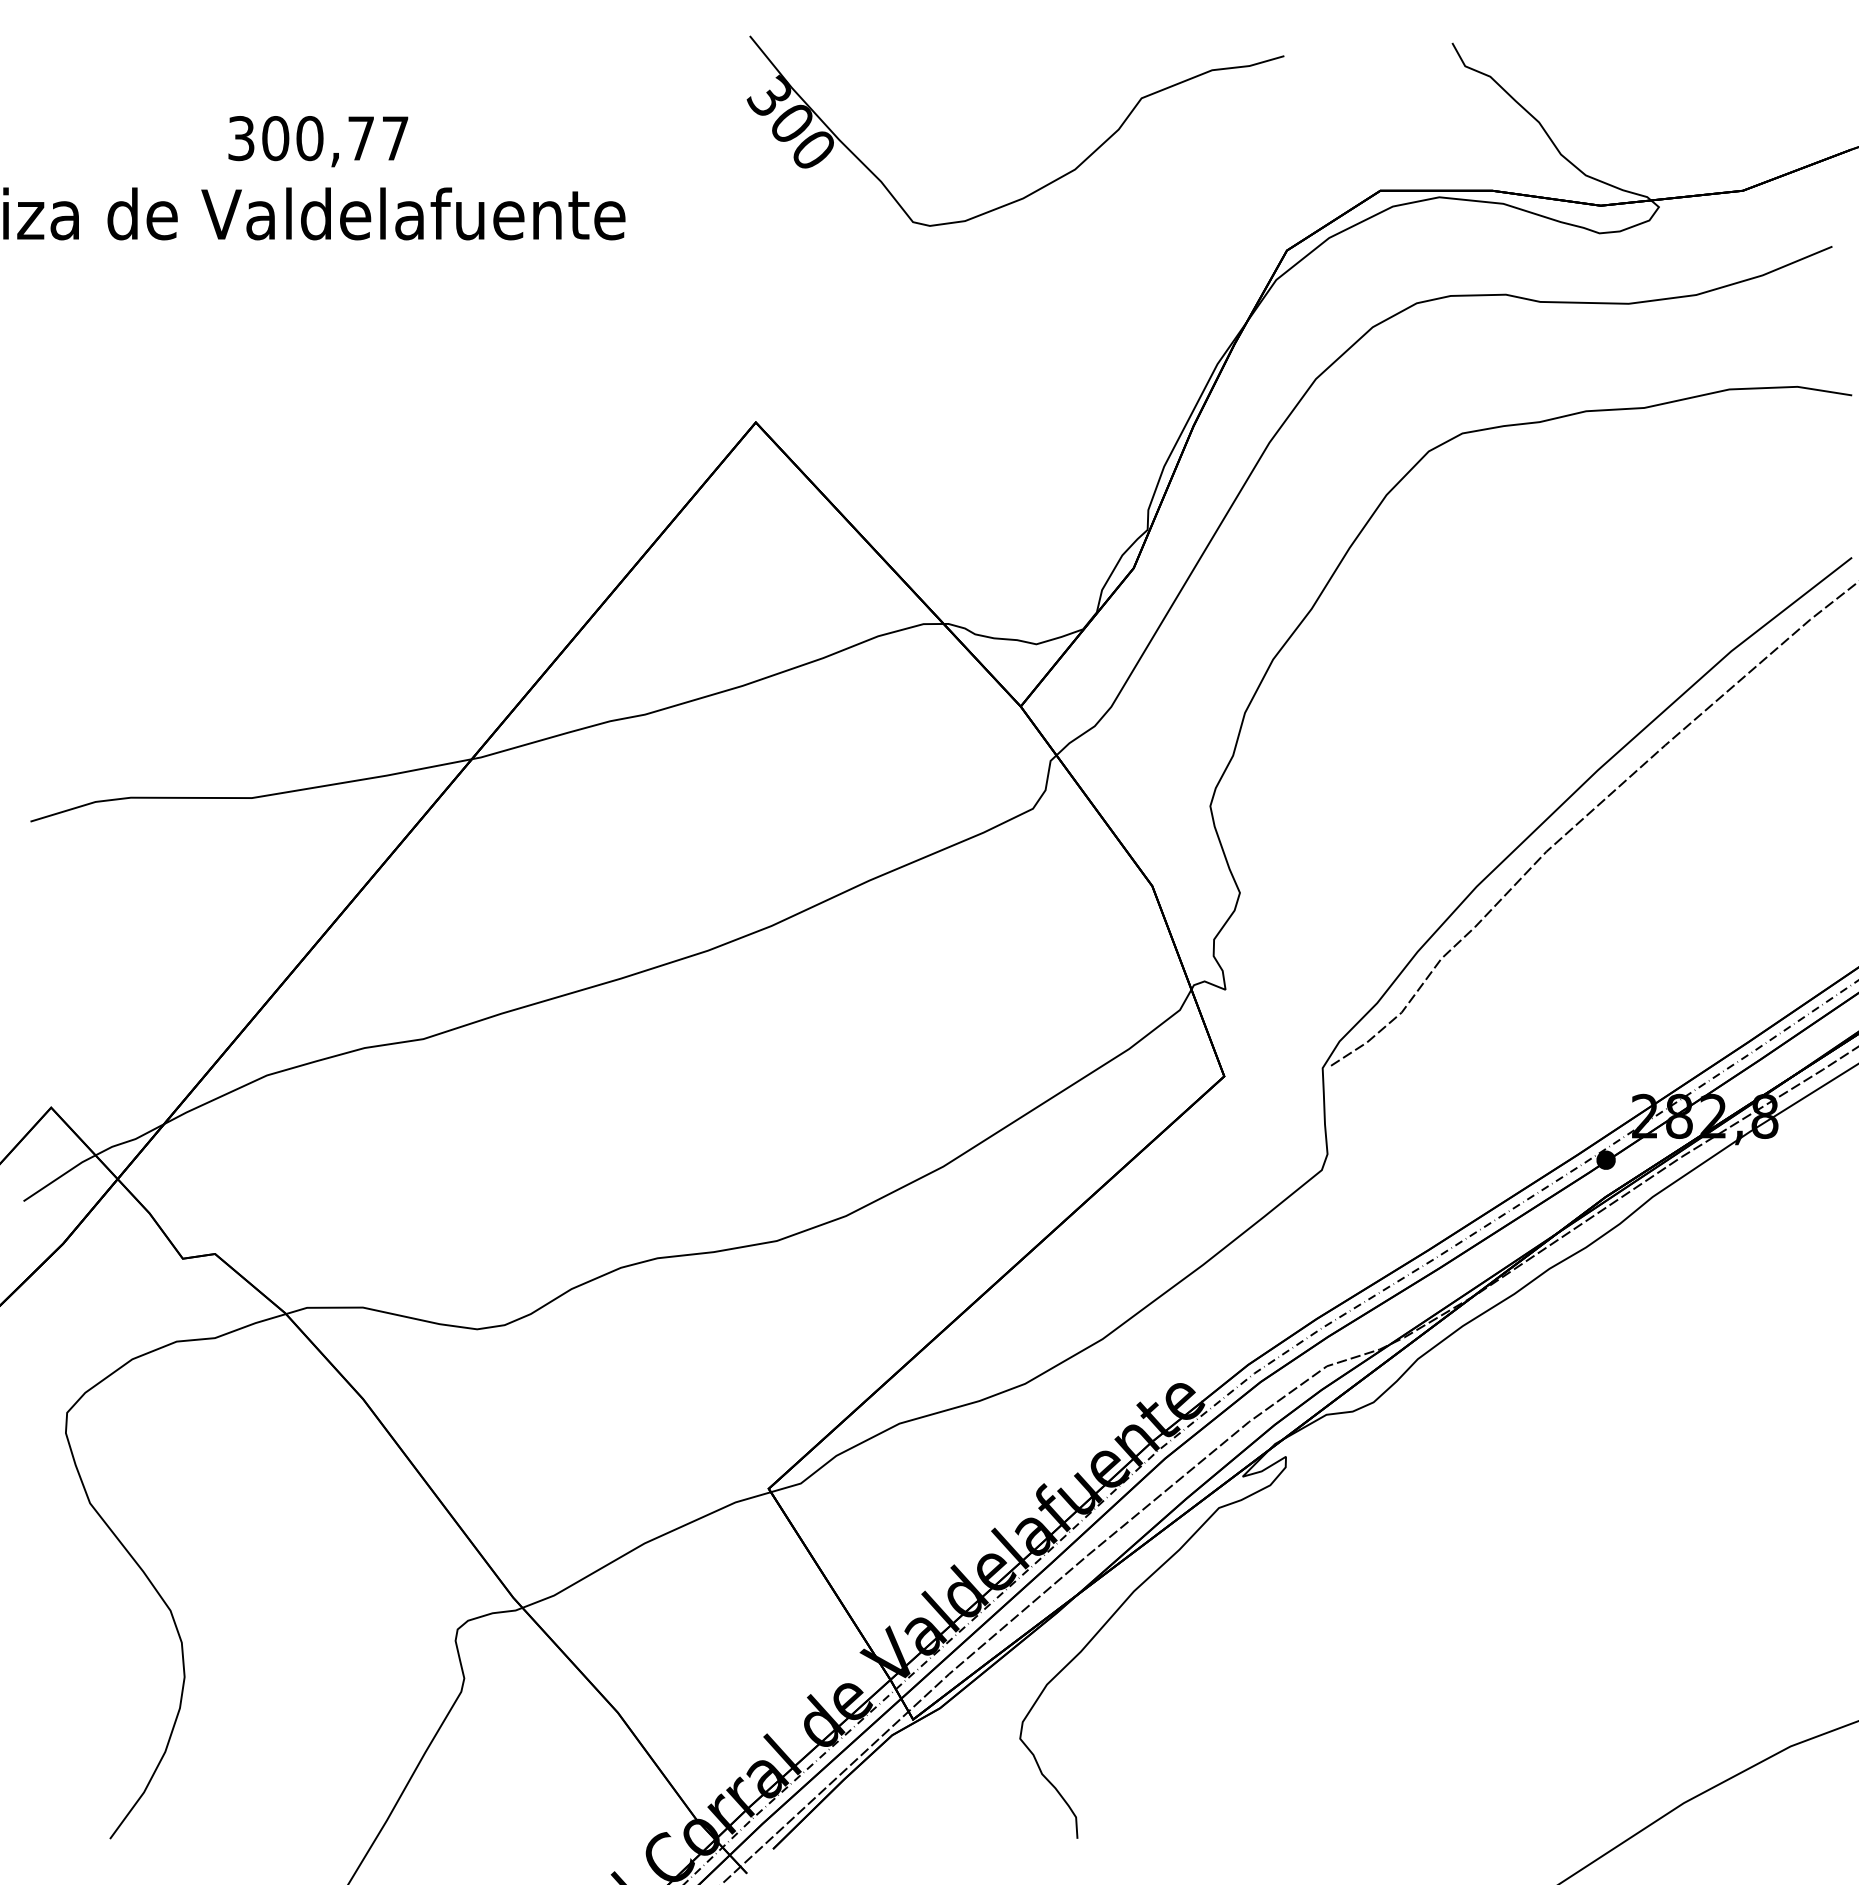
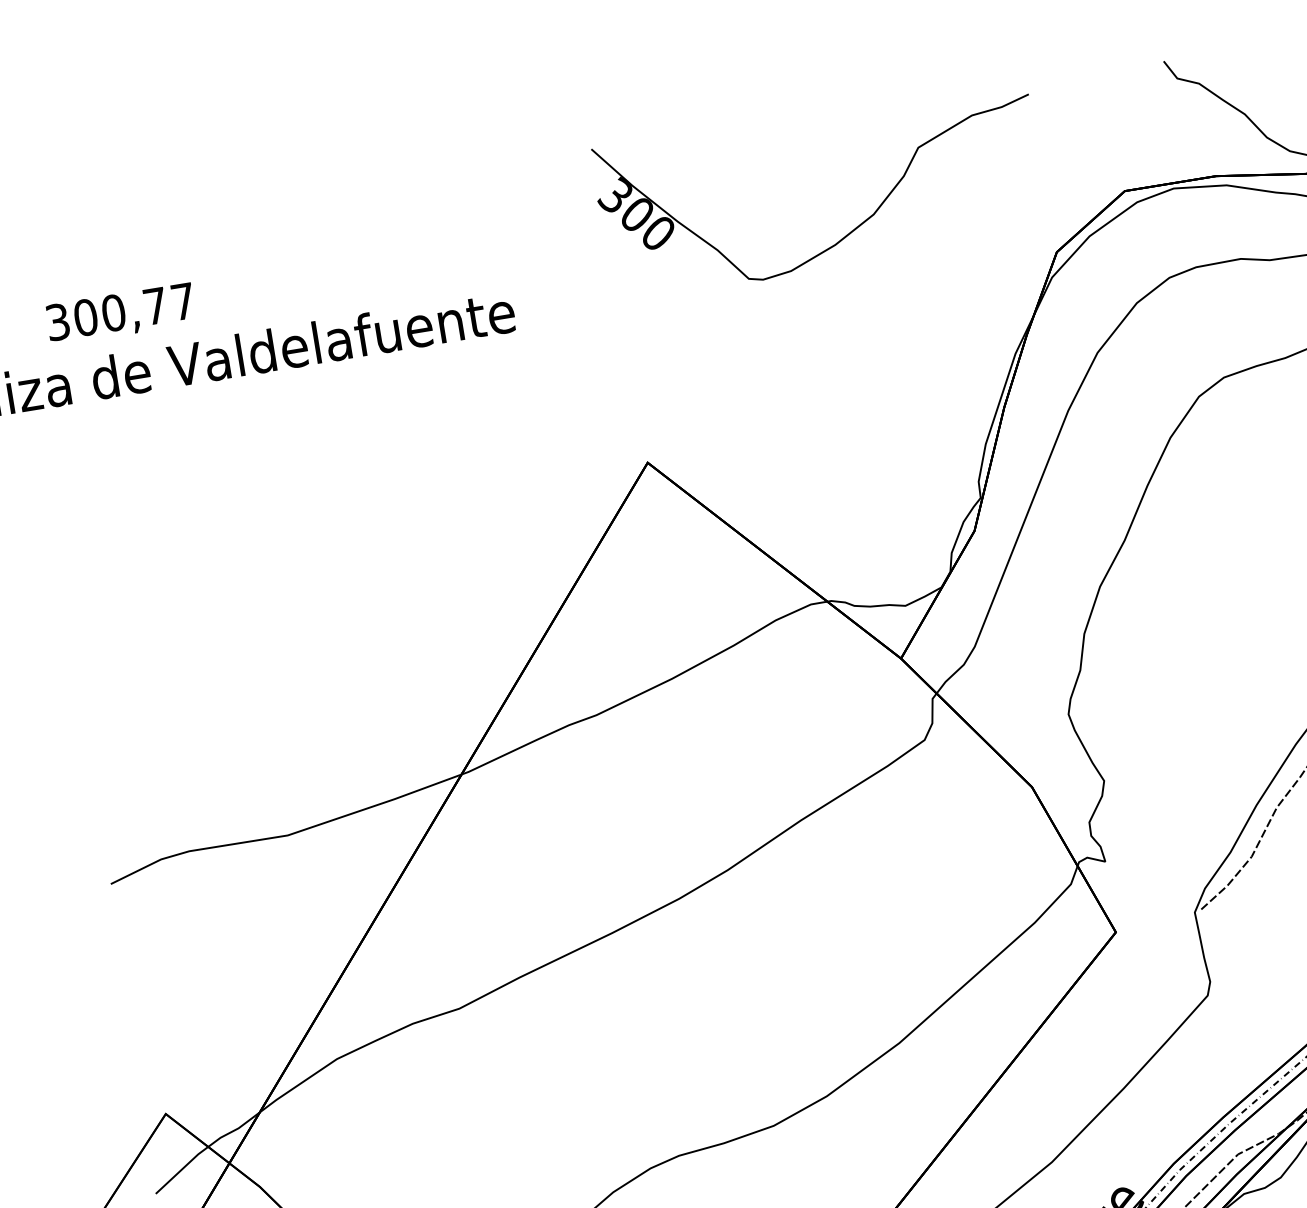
text: (318, 141) -> (121, 314), moved

